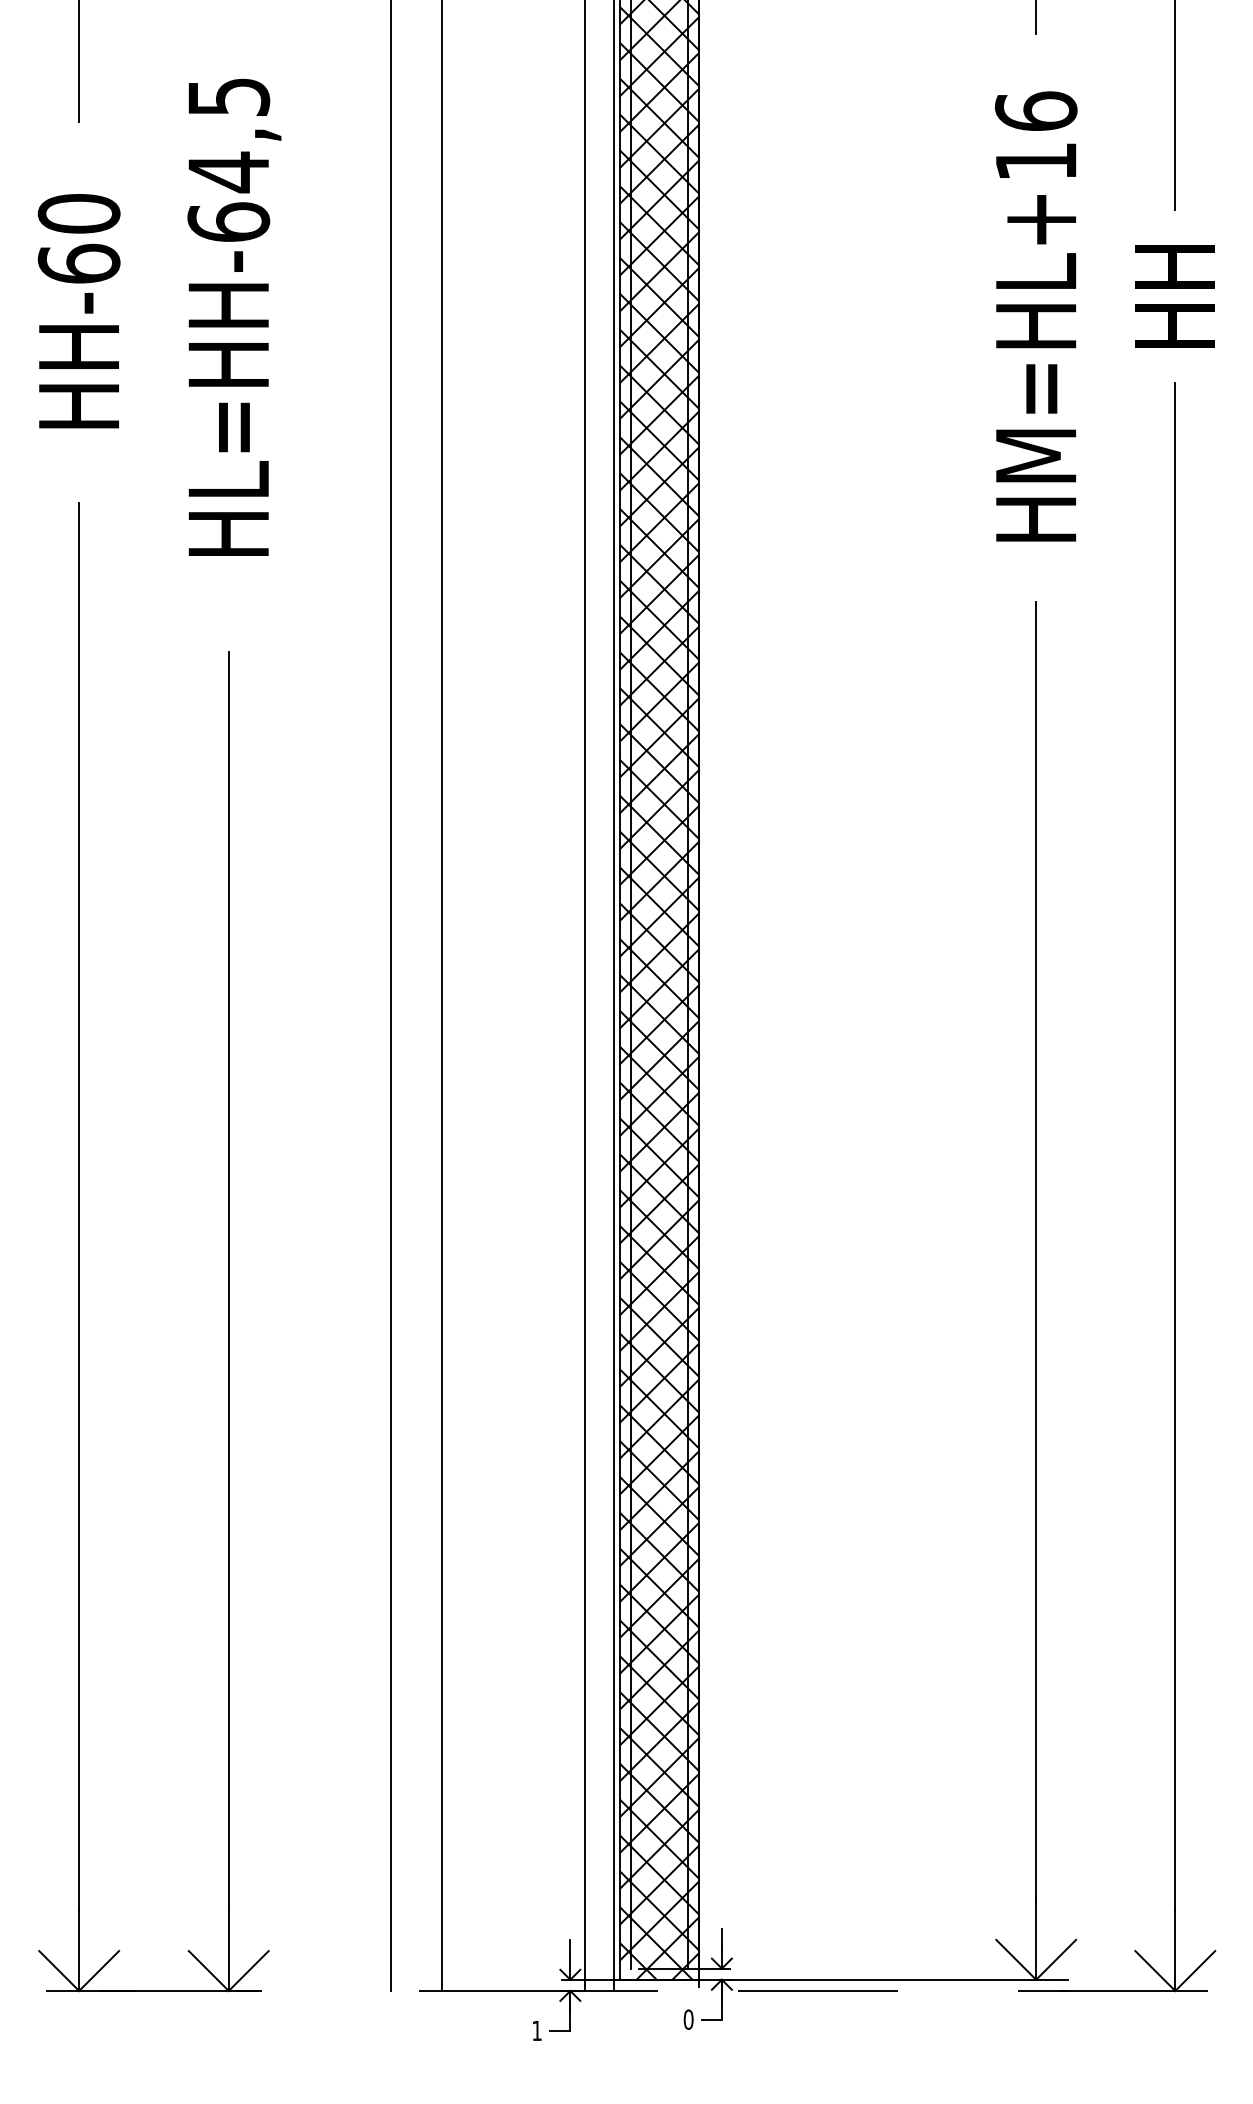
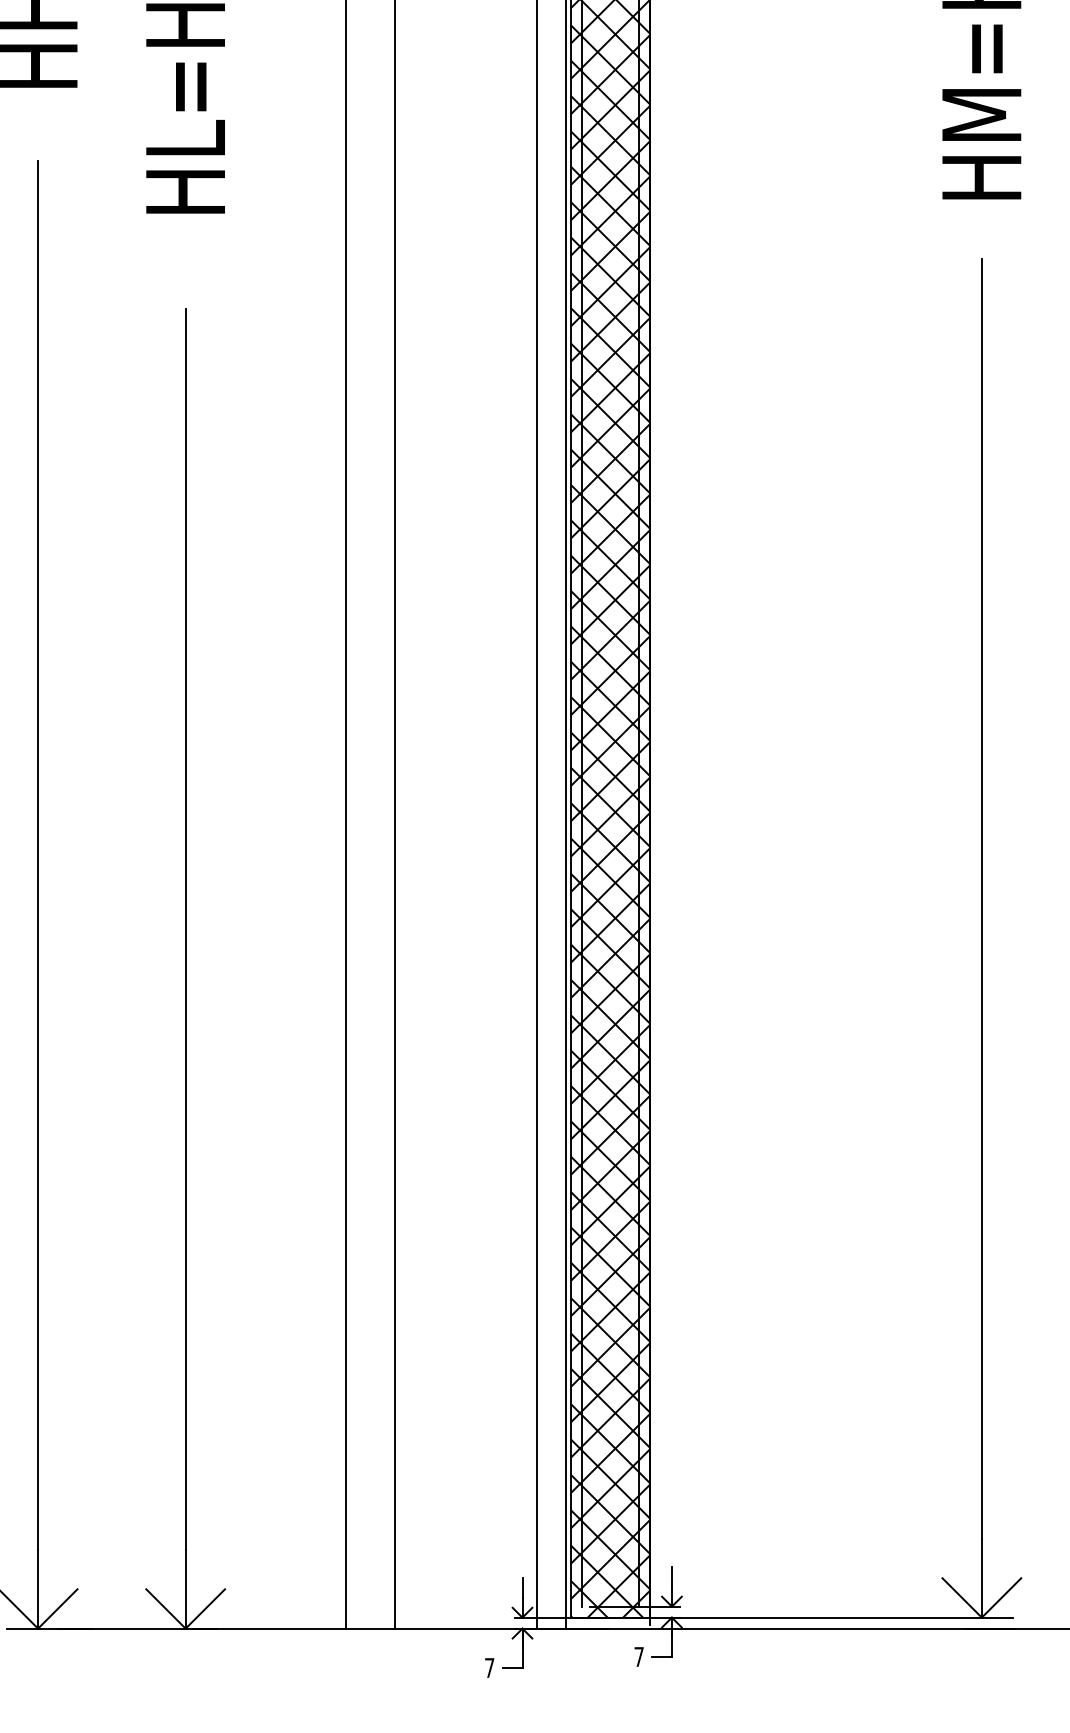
line: (585, 1990) -> (537, 1628), dashed -> solid
text: (688, 2019) -> (638, 1656), 0 -> 7
text: (536, 2030) -> (489, 1667), 1 -> 7

